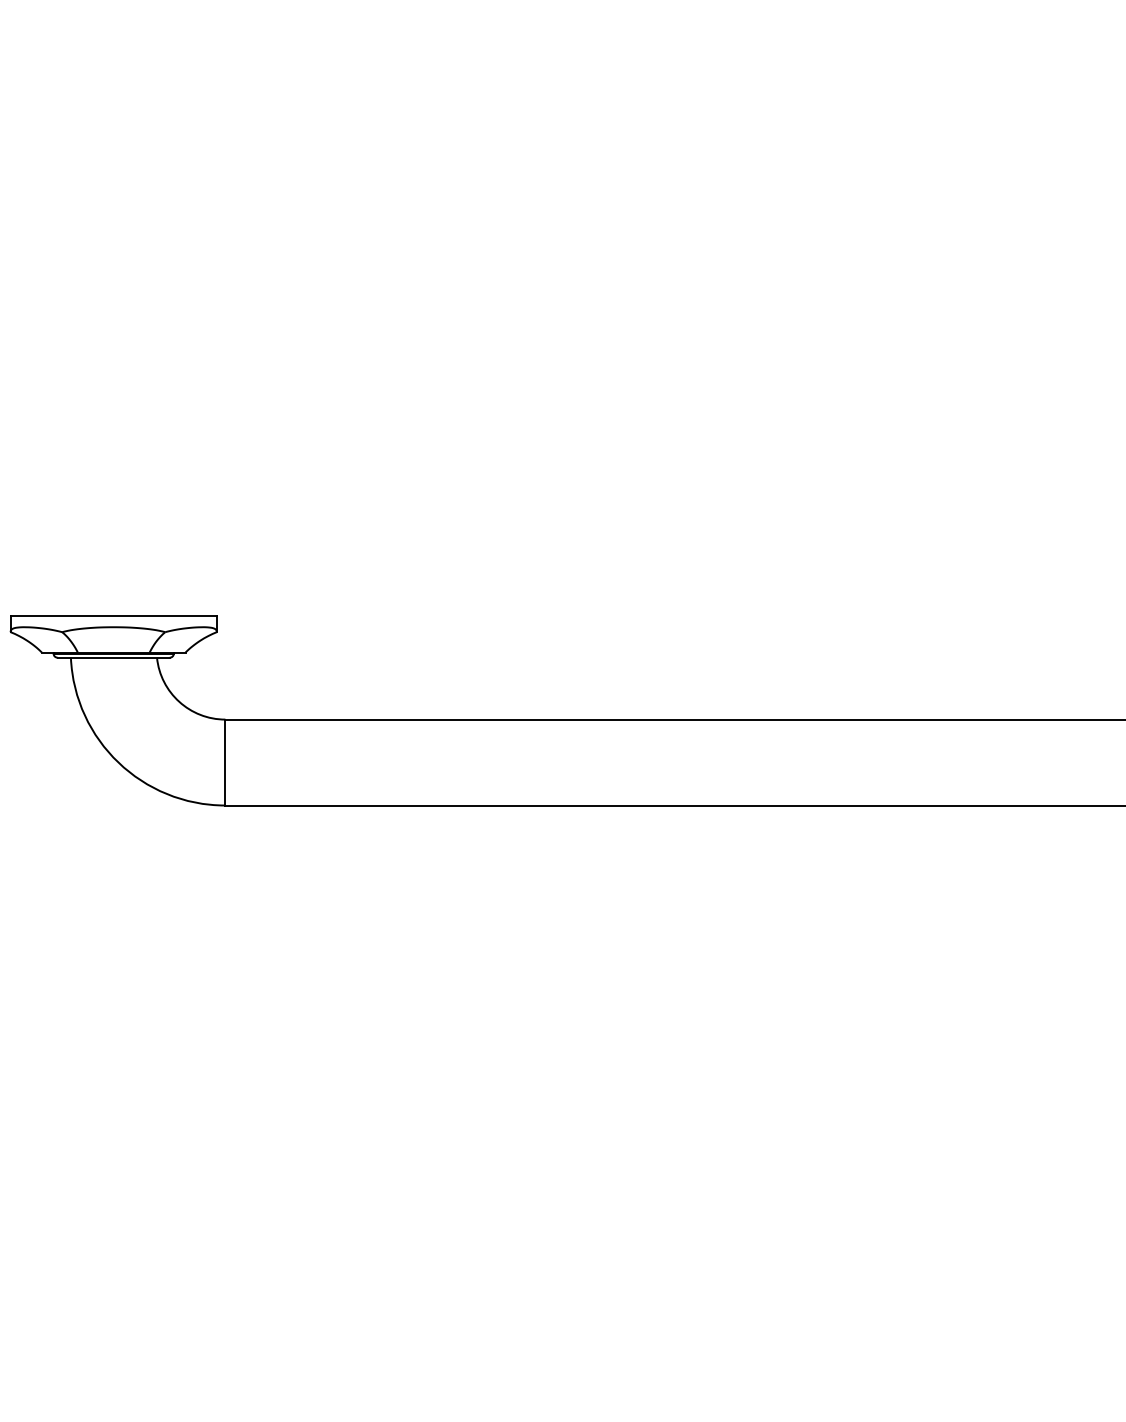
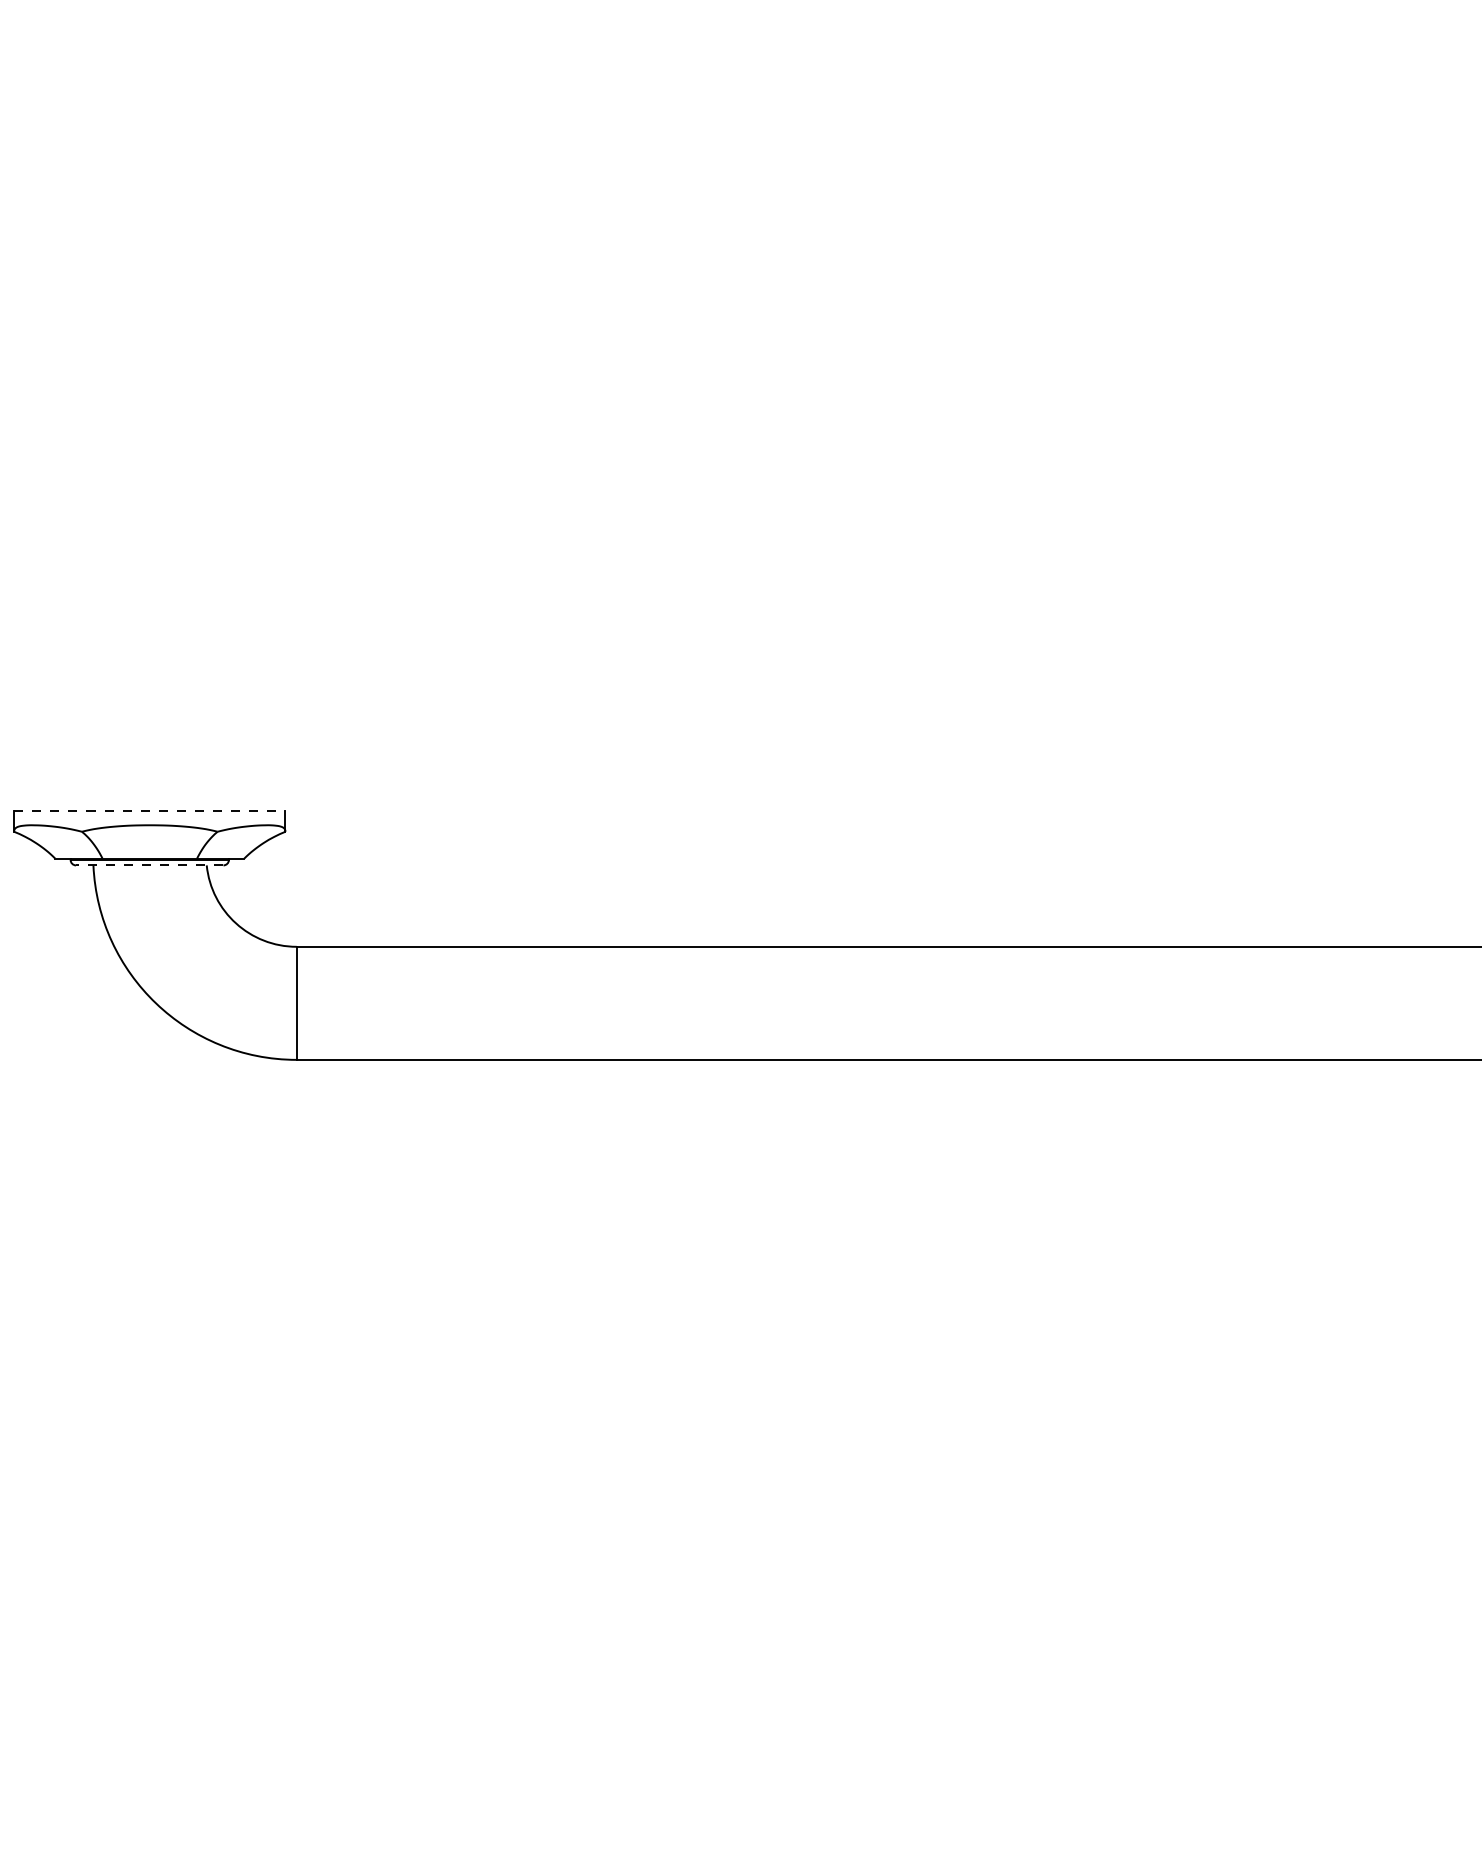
line: (113, 616) -> (149, 811), solid -> dashed
line: (113, 657) -> (149, 865), solid -> dashed

